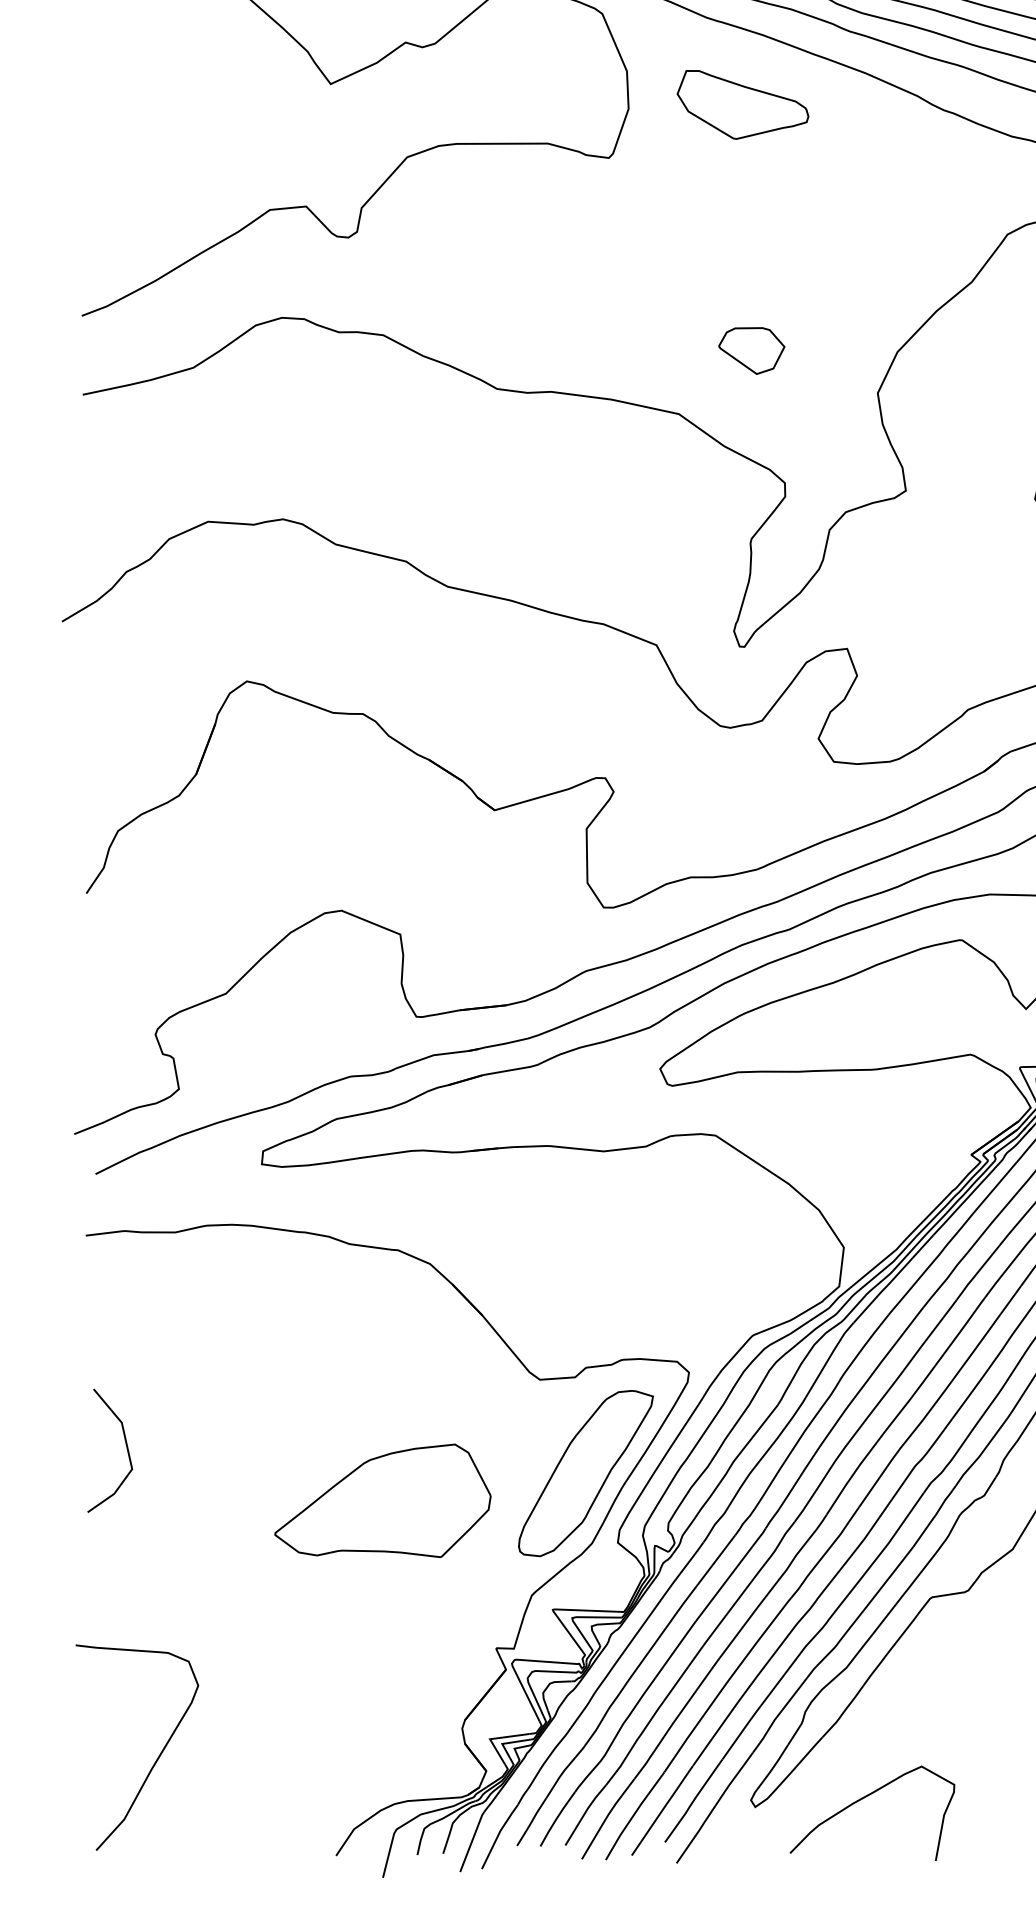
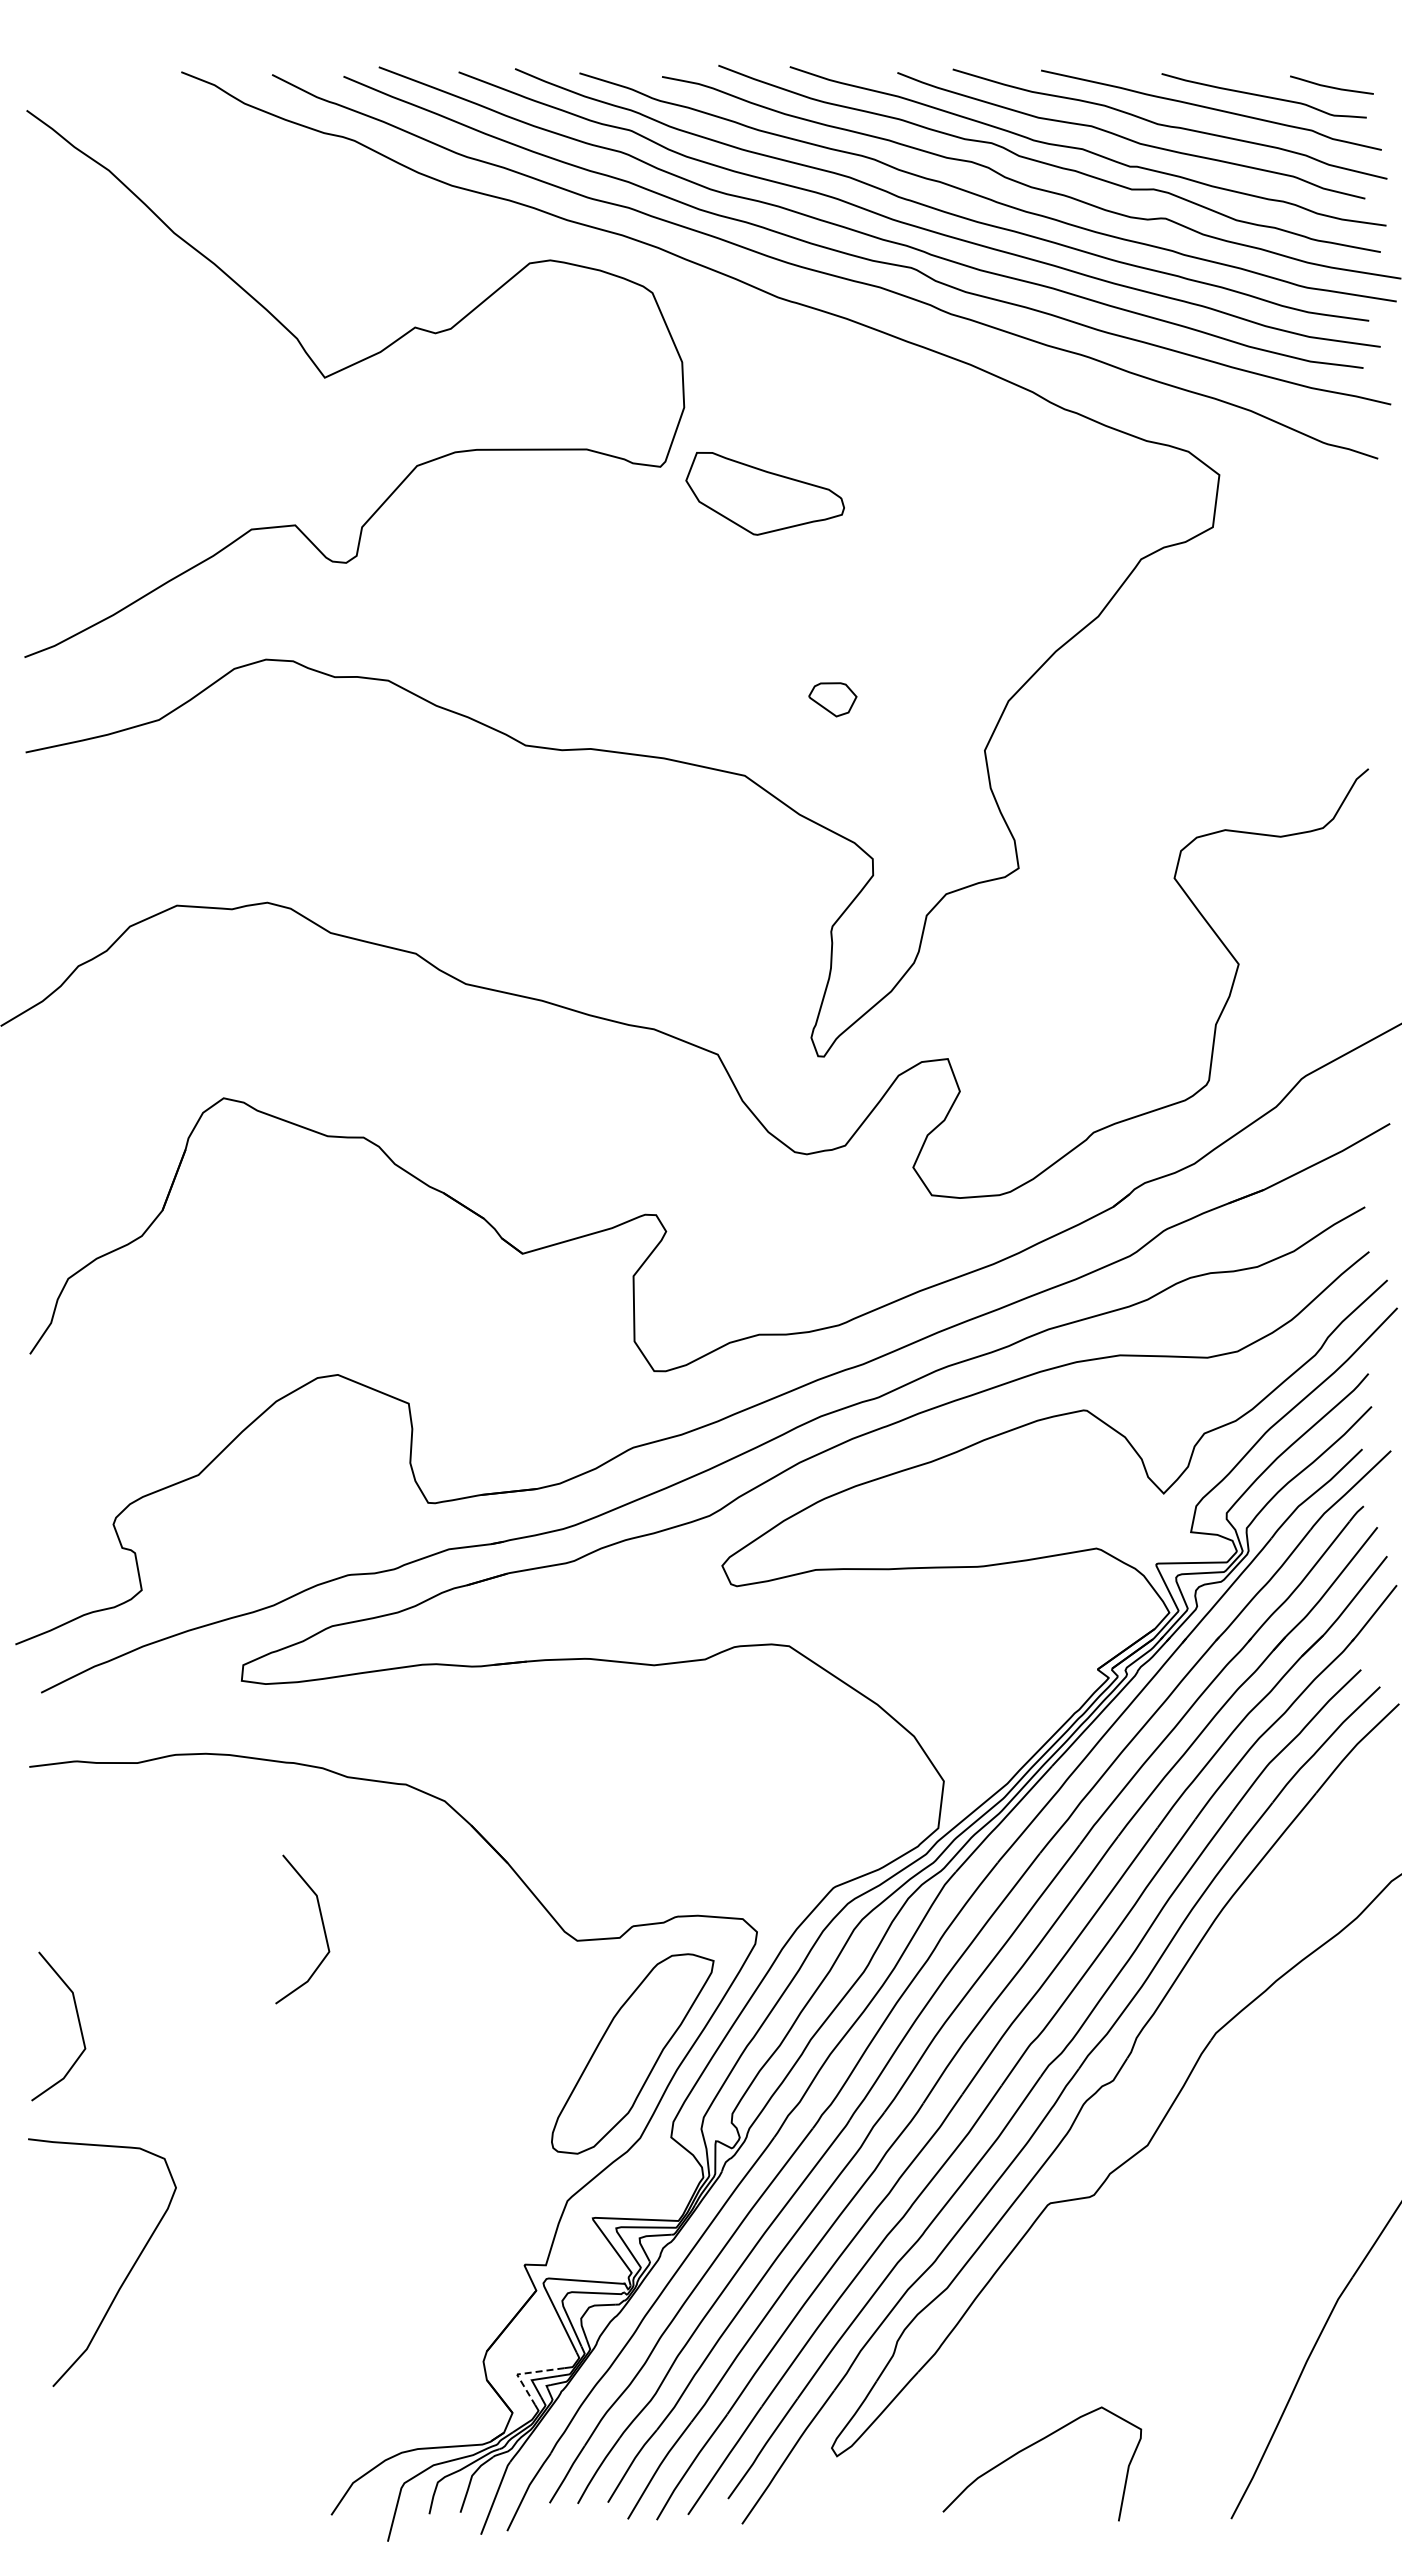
part: (742, 104) -> (764, 493), moved
part: (751, 350) -> (832, 699), size x0.6
line: (328, 1367) -> (322, 1926), added
part: (382, 1500) -> (387, 2086), removed
line: (493, 1738) -> (521, 2373), solid -> dashed
curve: (157, 1758) -> (126, 2275), moved
curve: (865, 1798) -> (1033, 2445), moved

